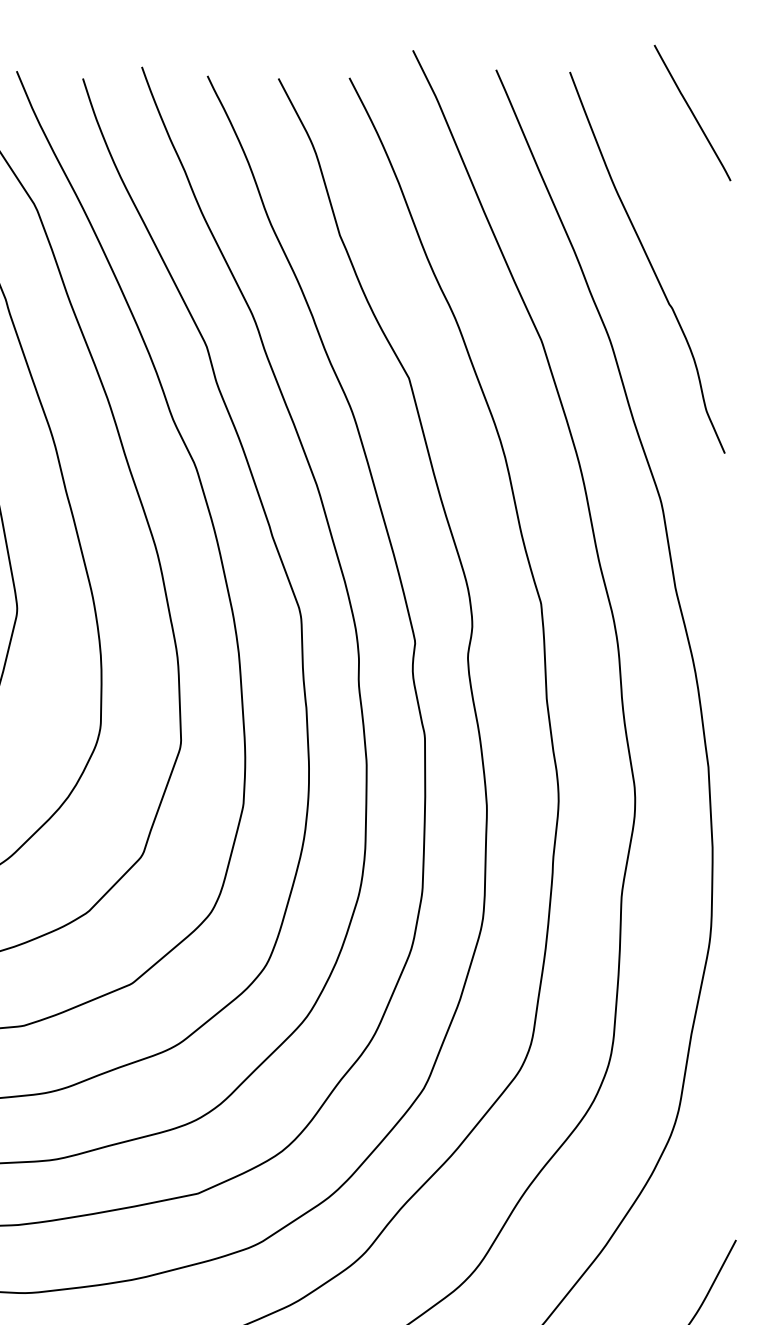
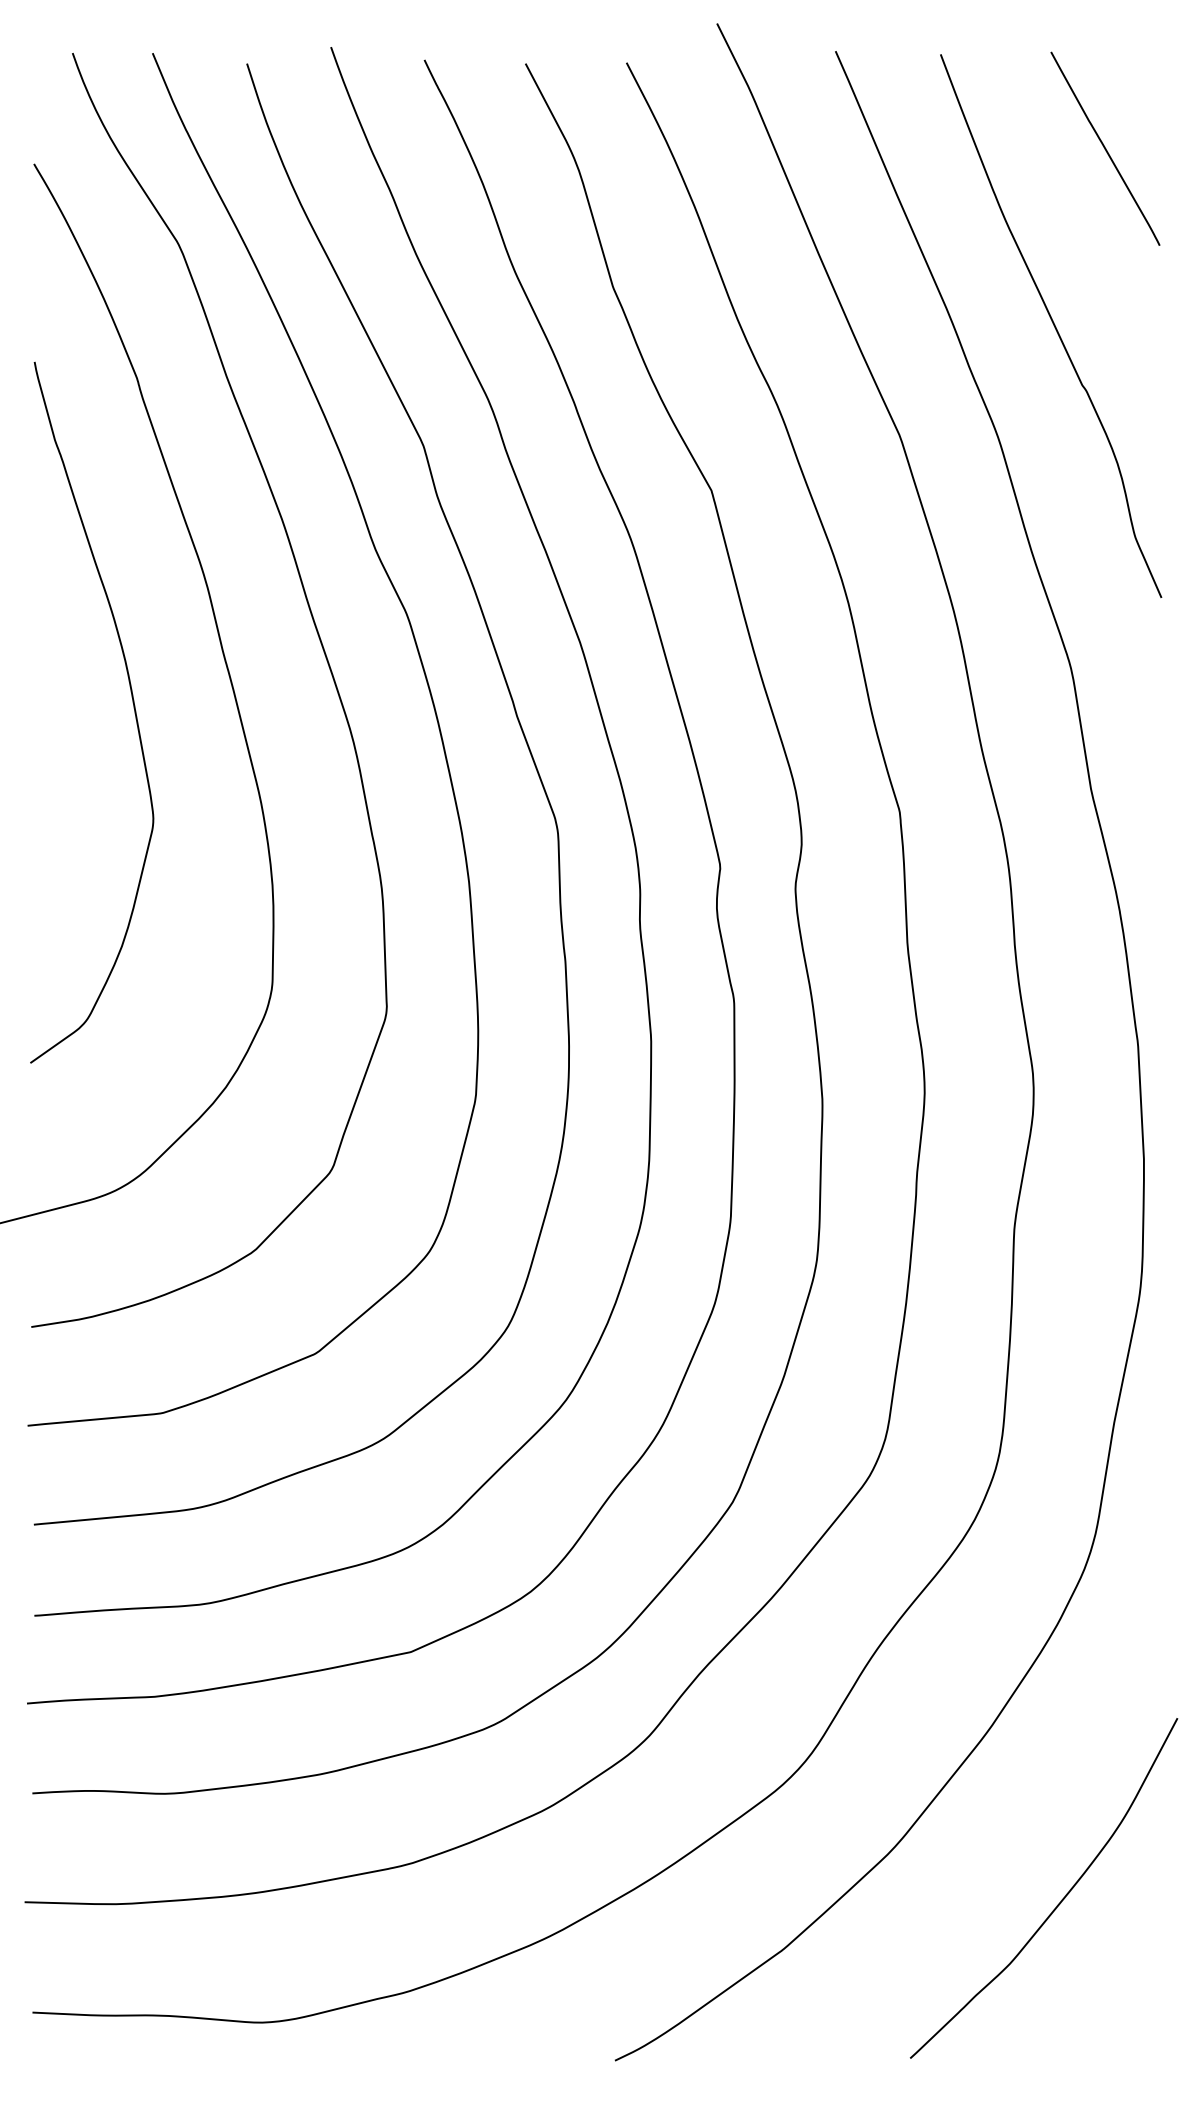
curve: (692, 112) -> (1105, 148), moved

